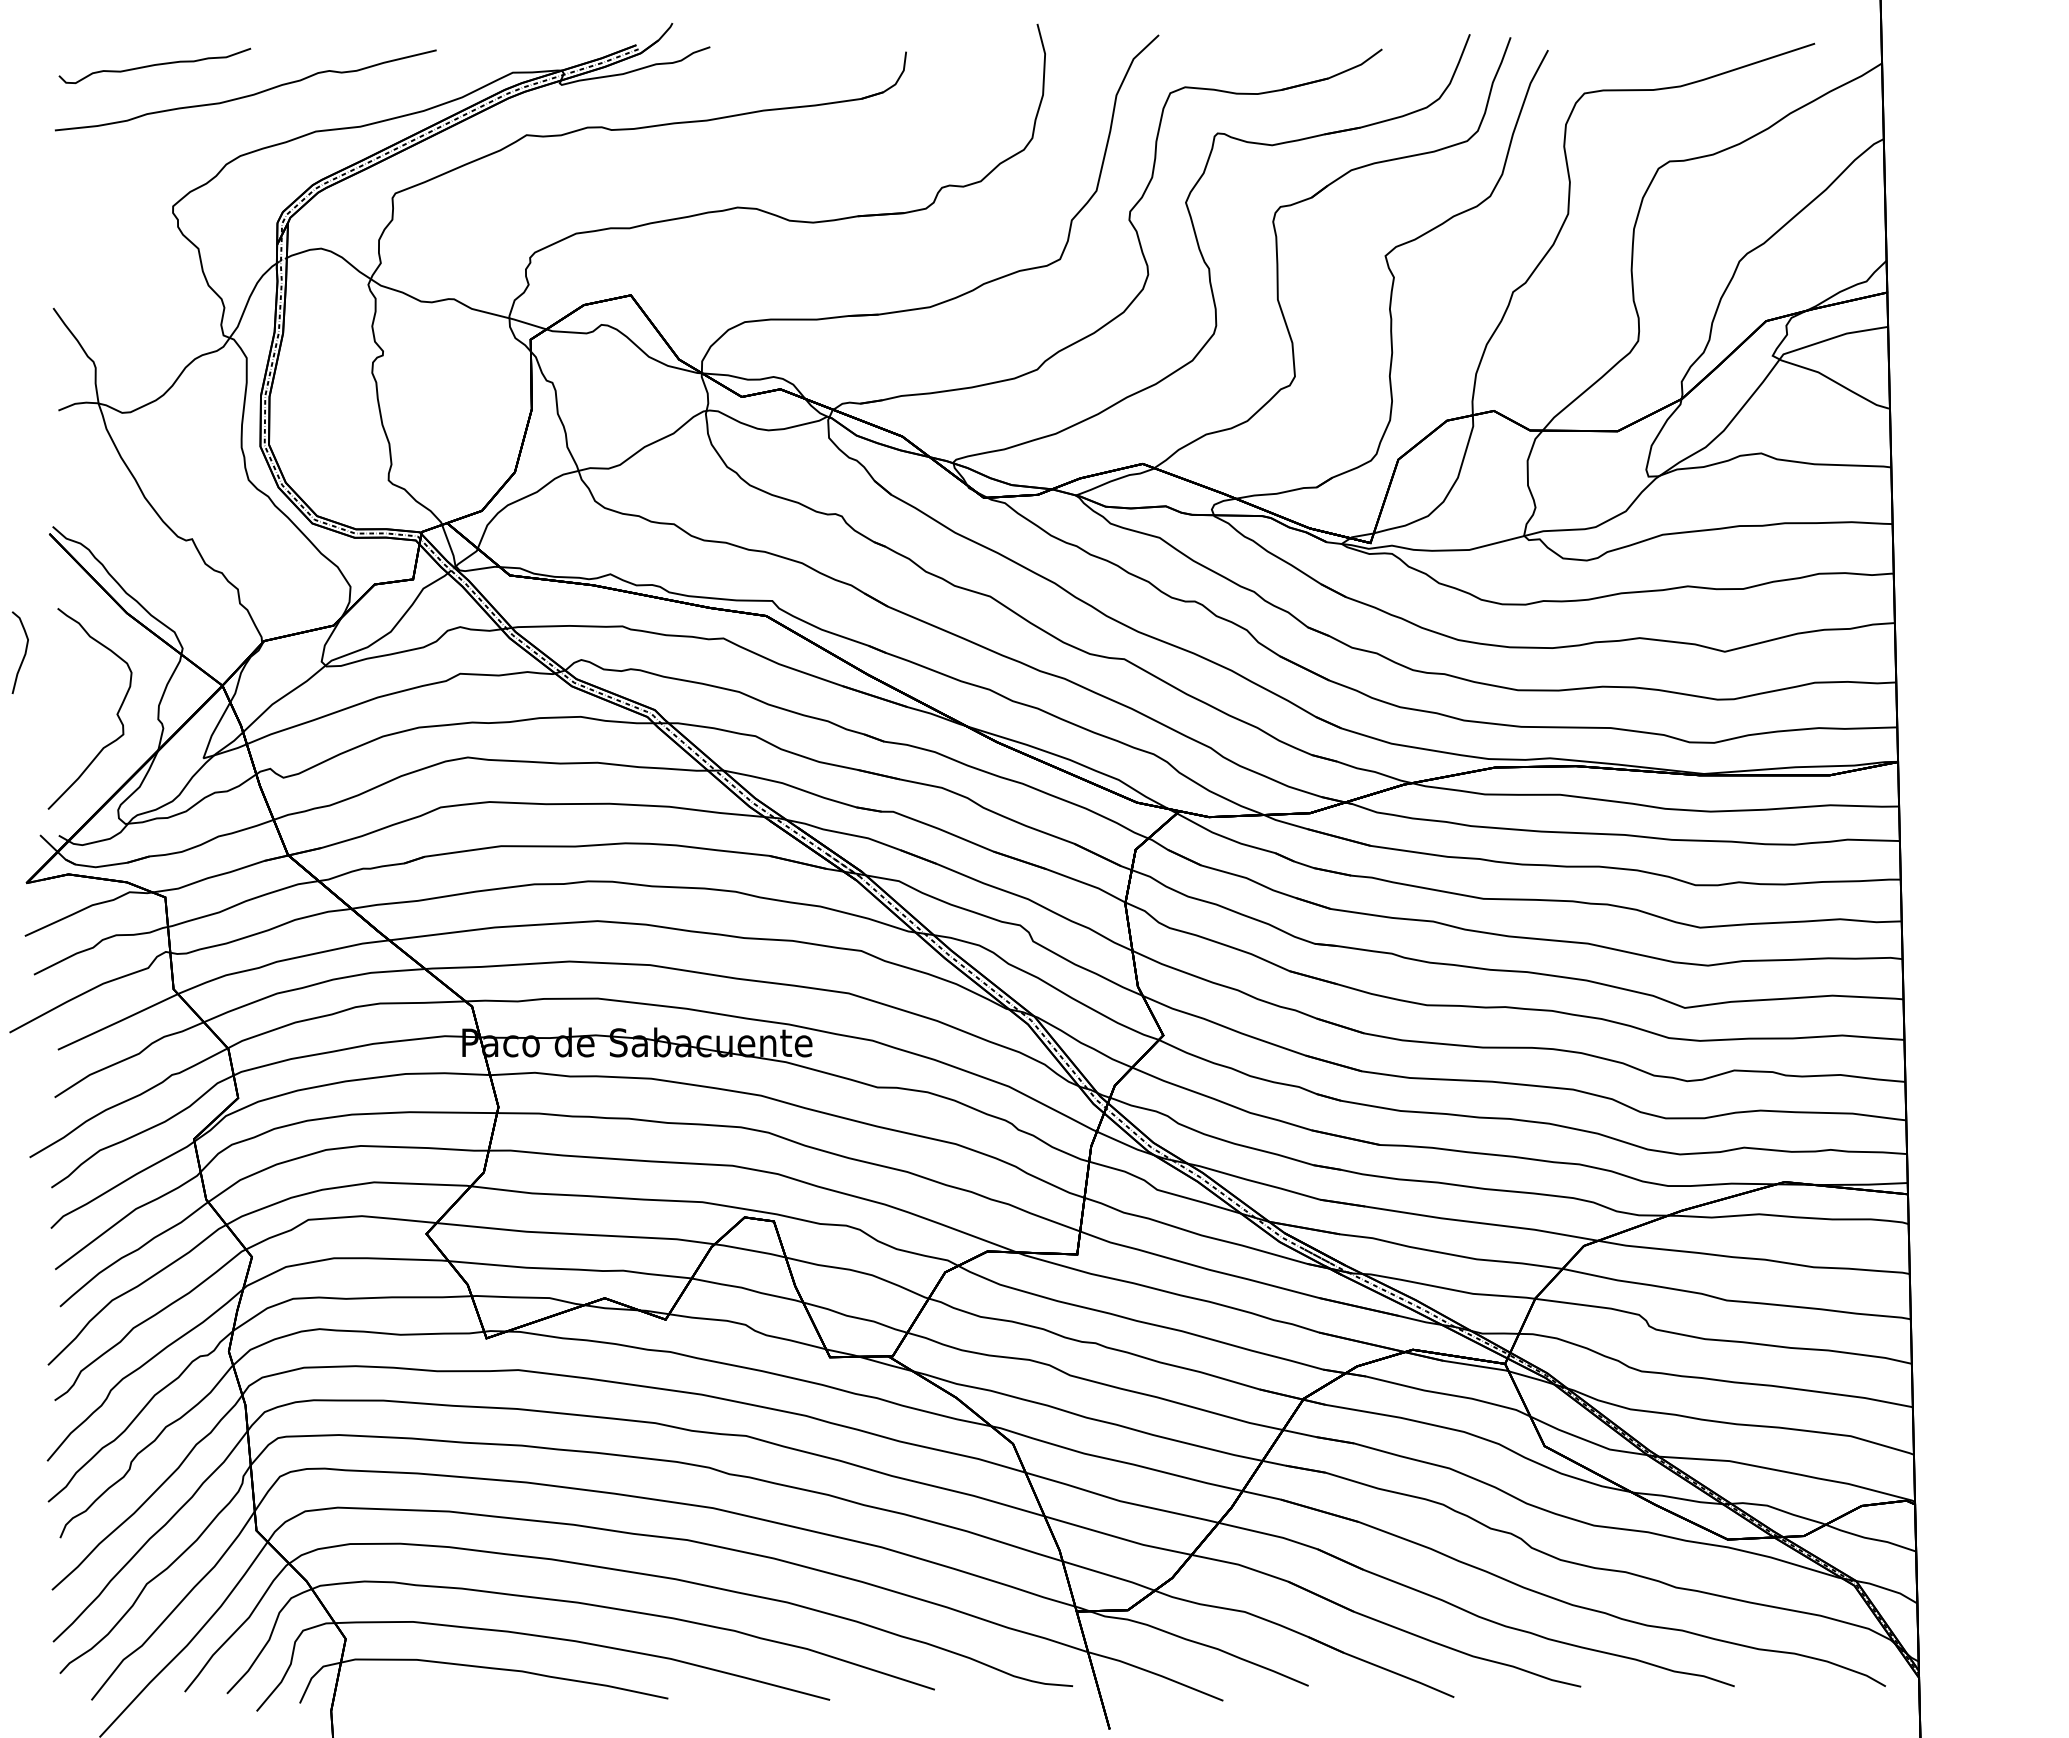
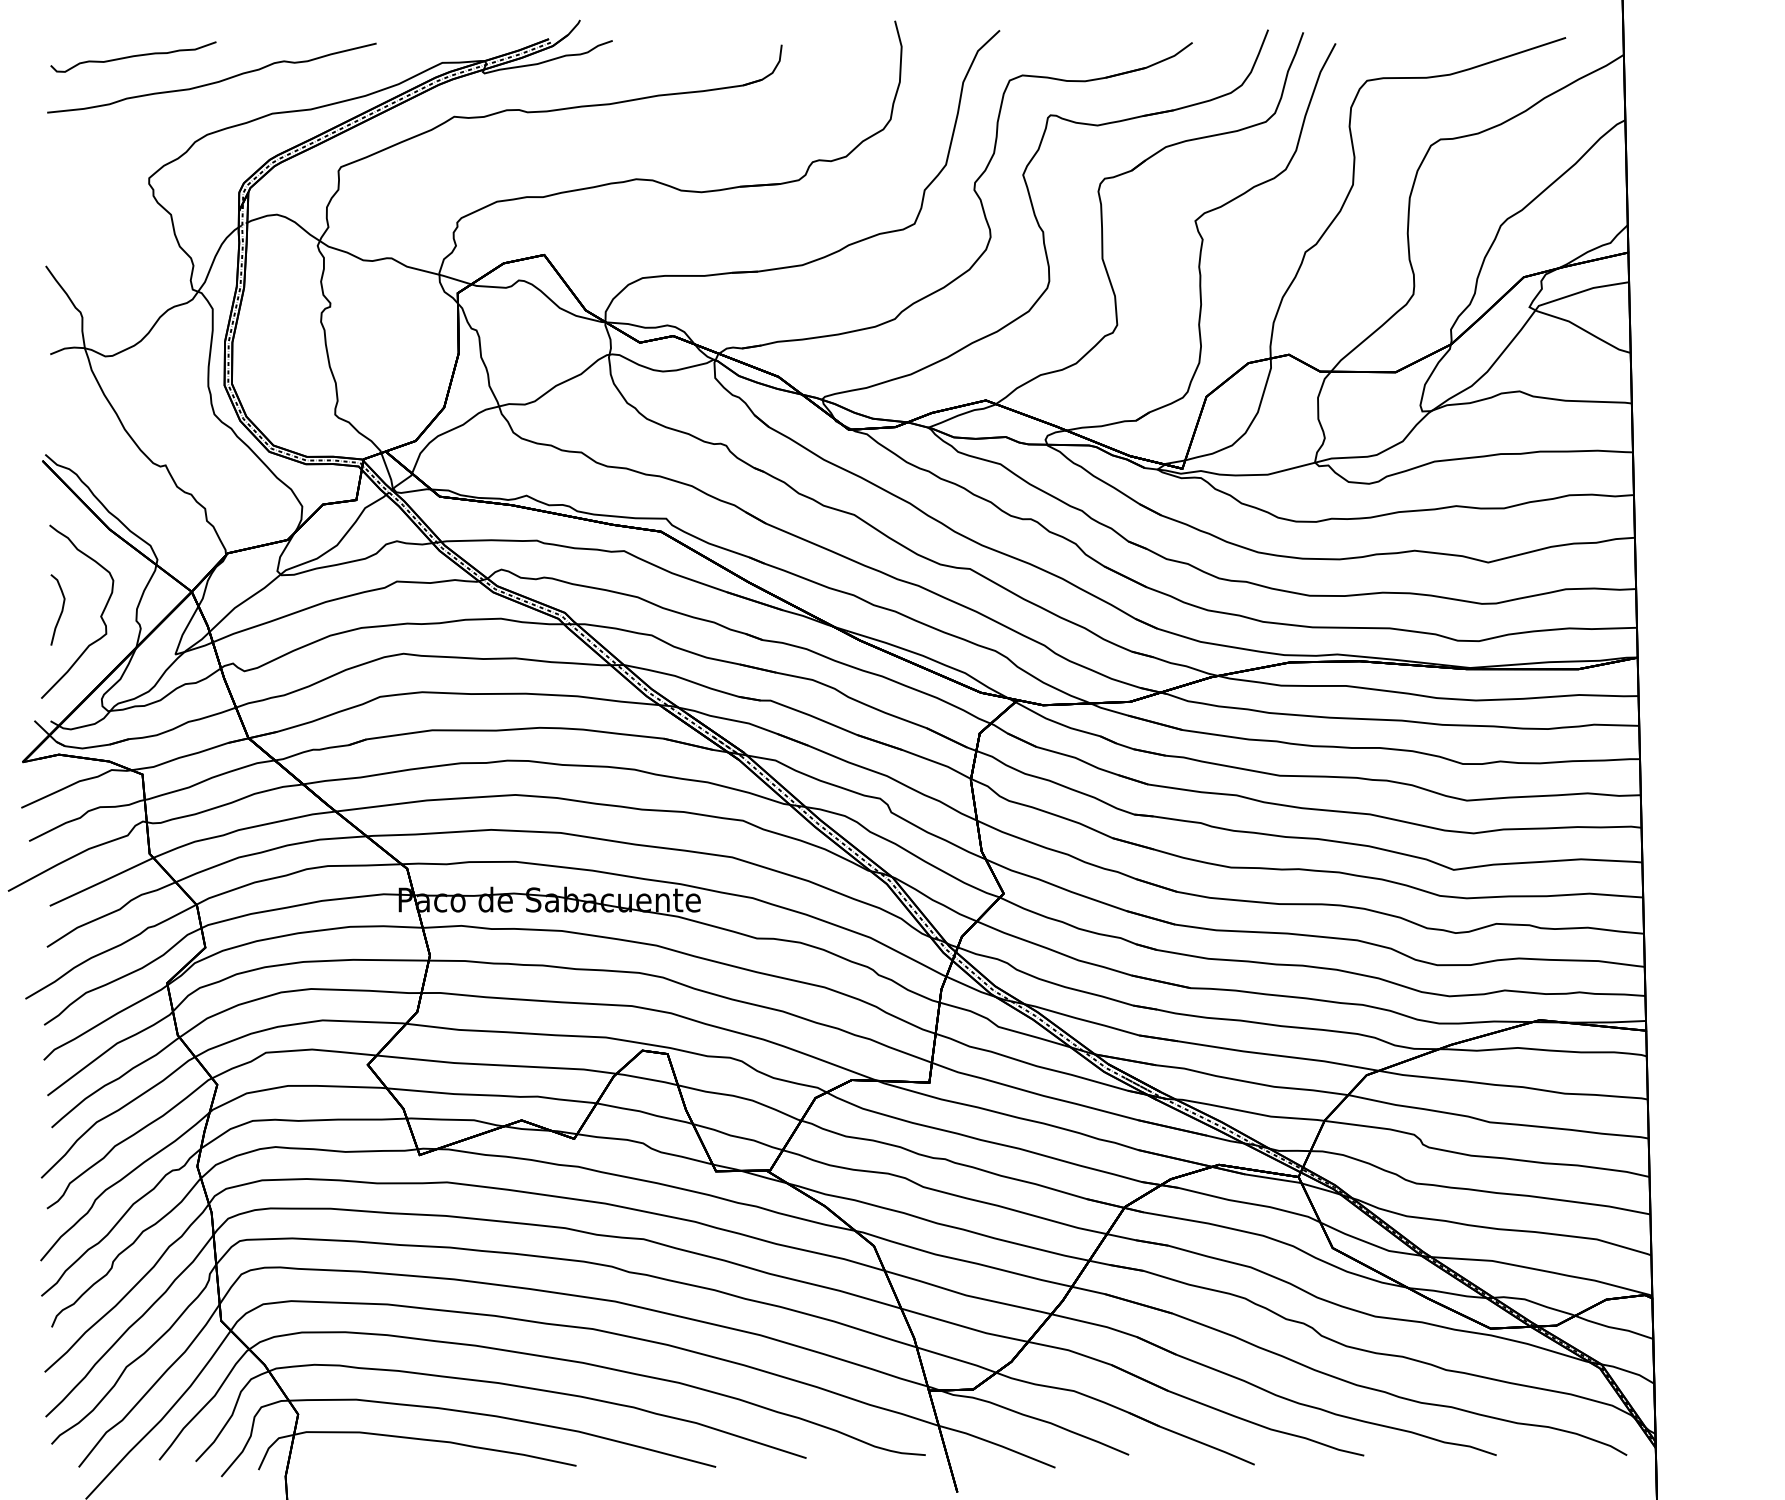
curve: (24, 652) -> (61, 609), moved

